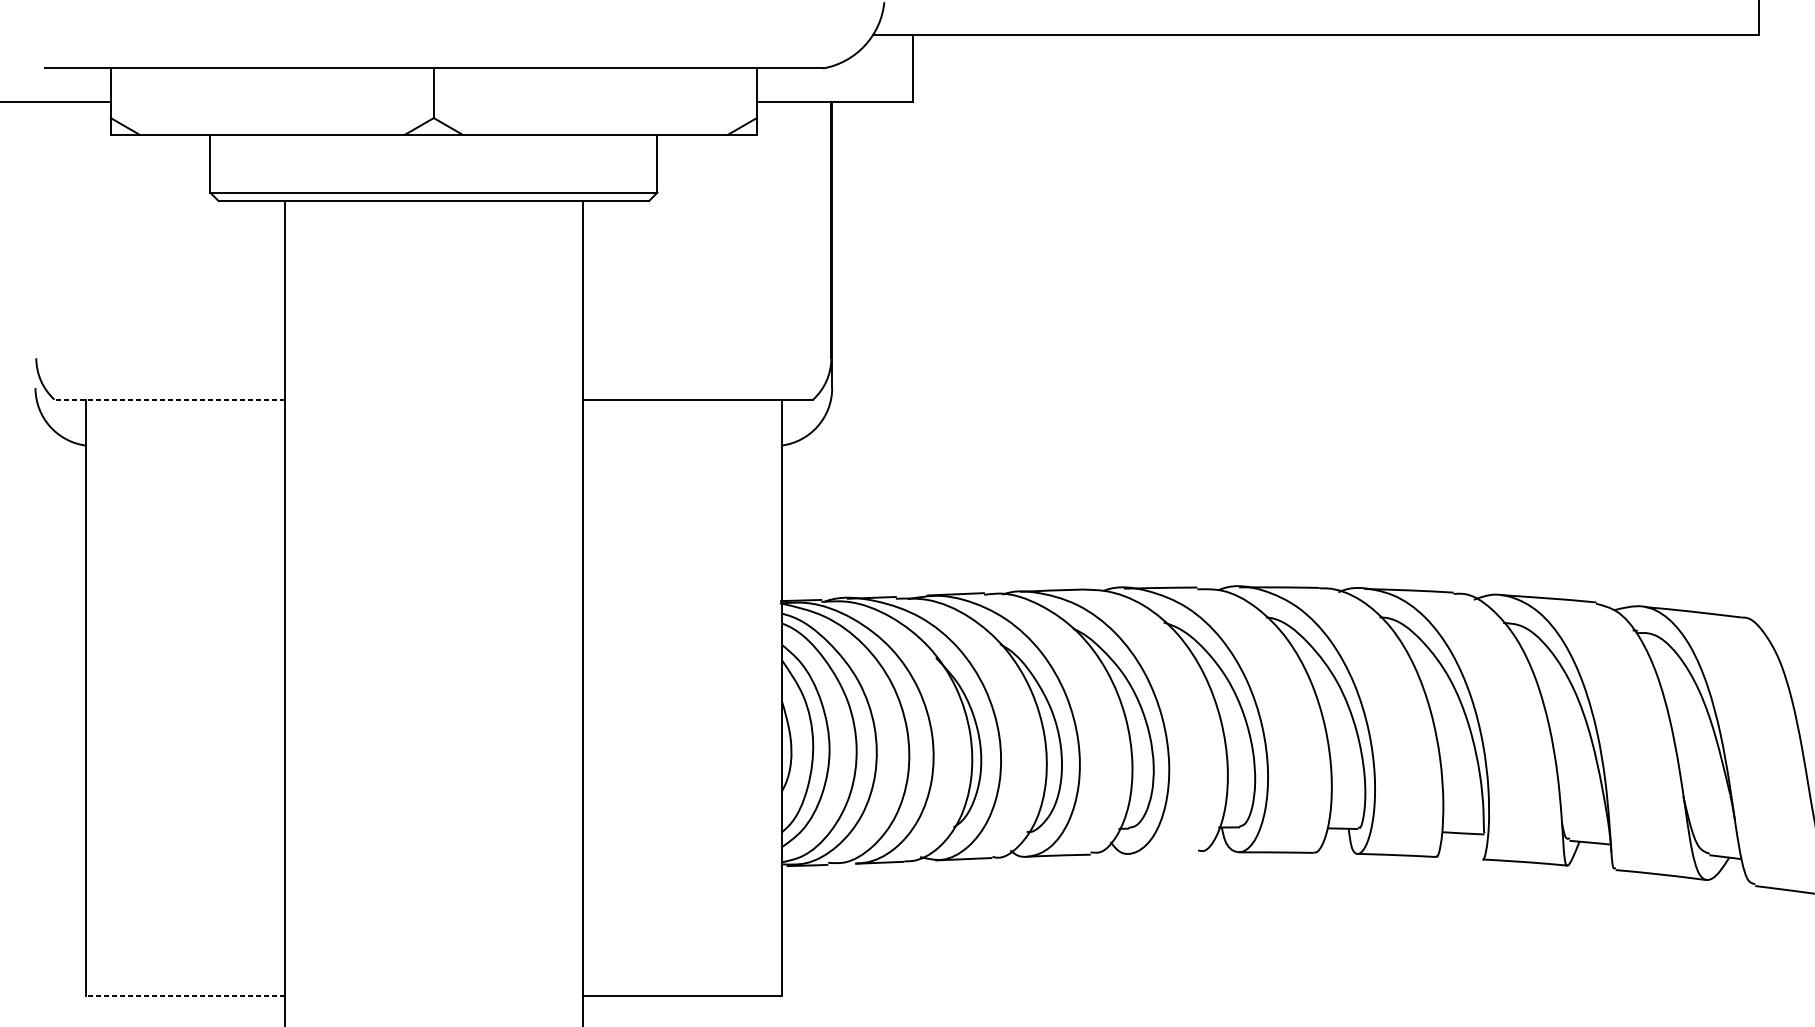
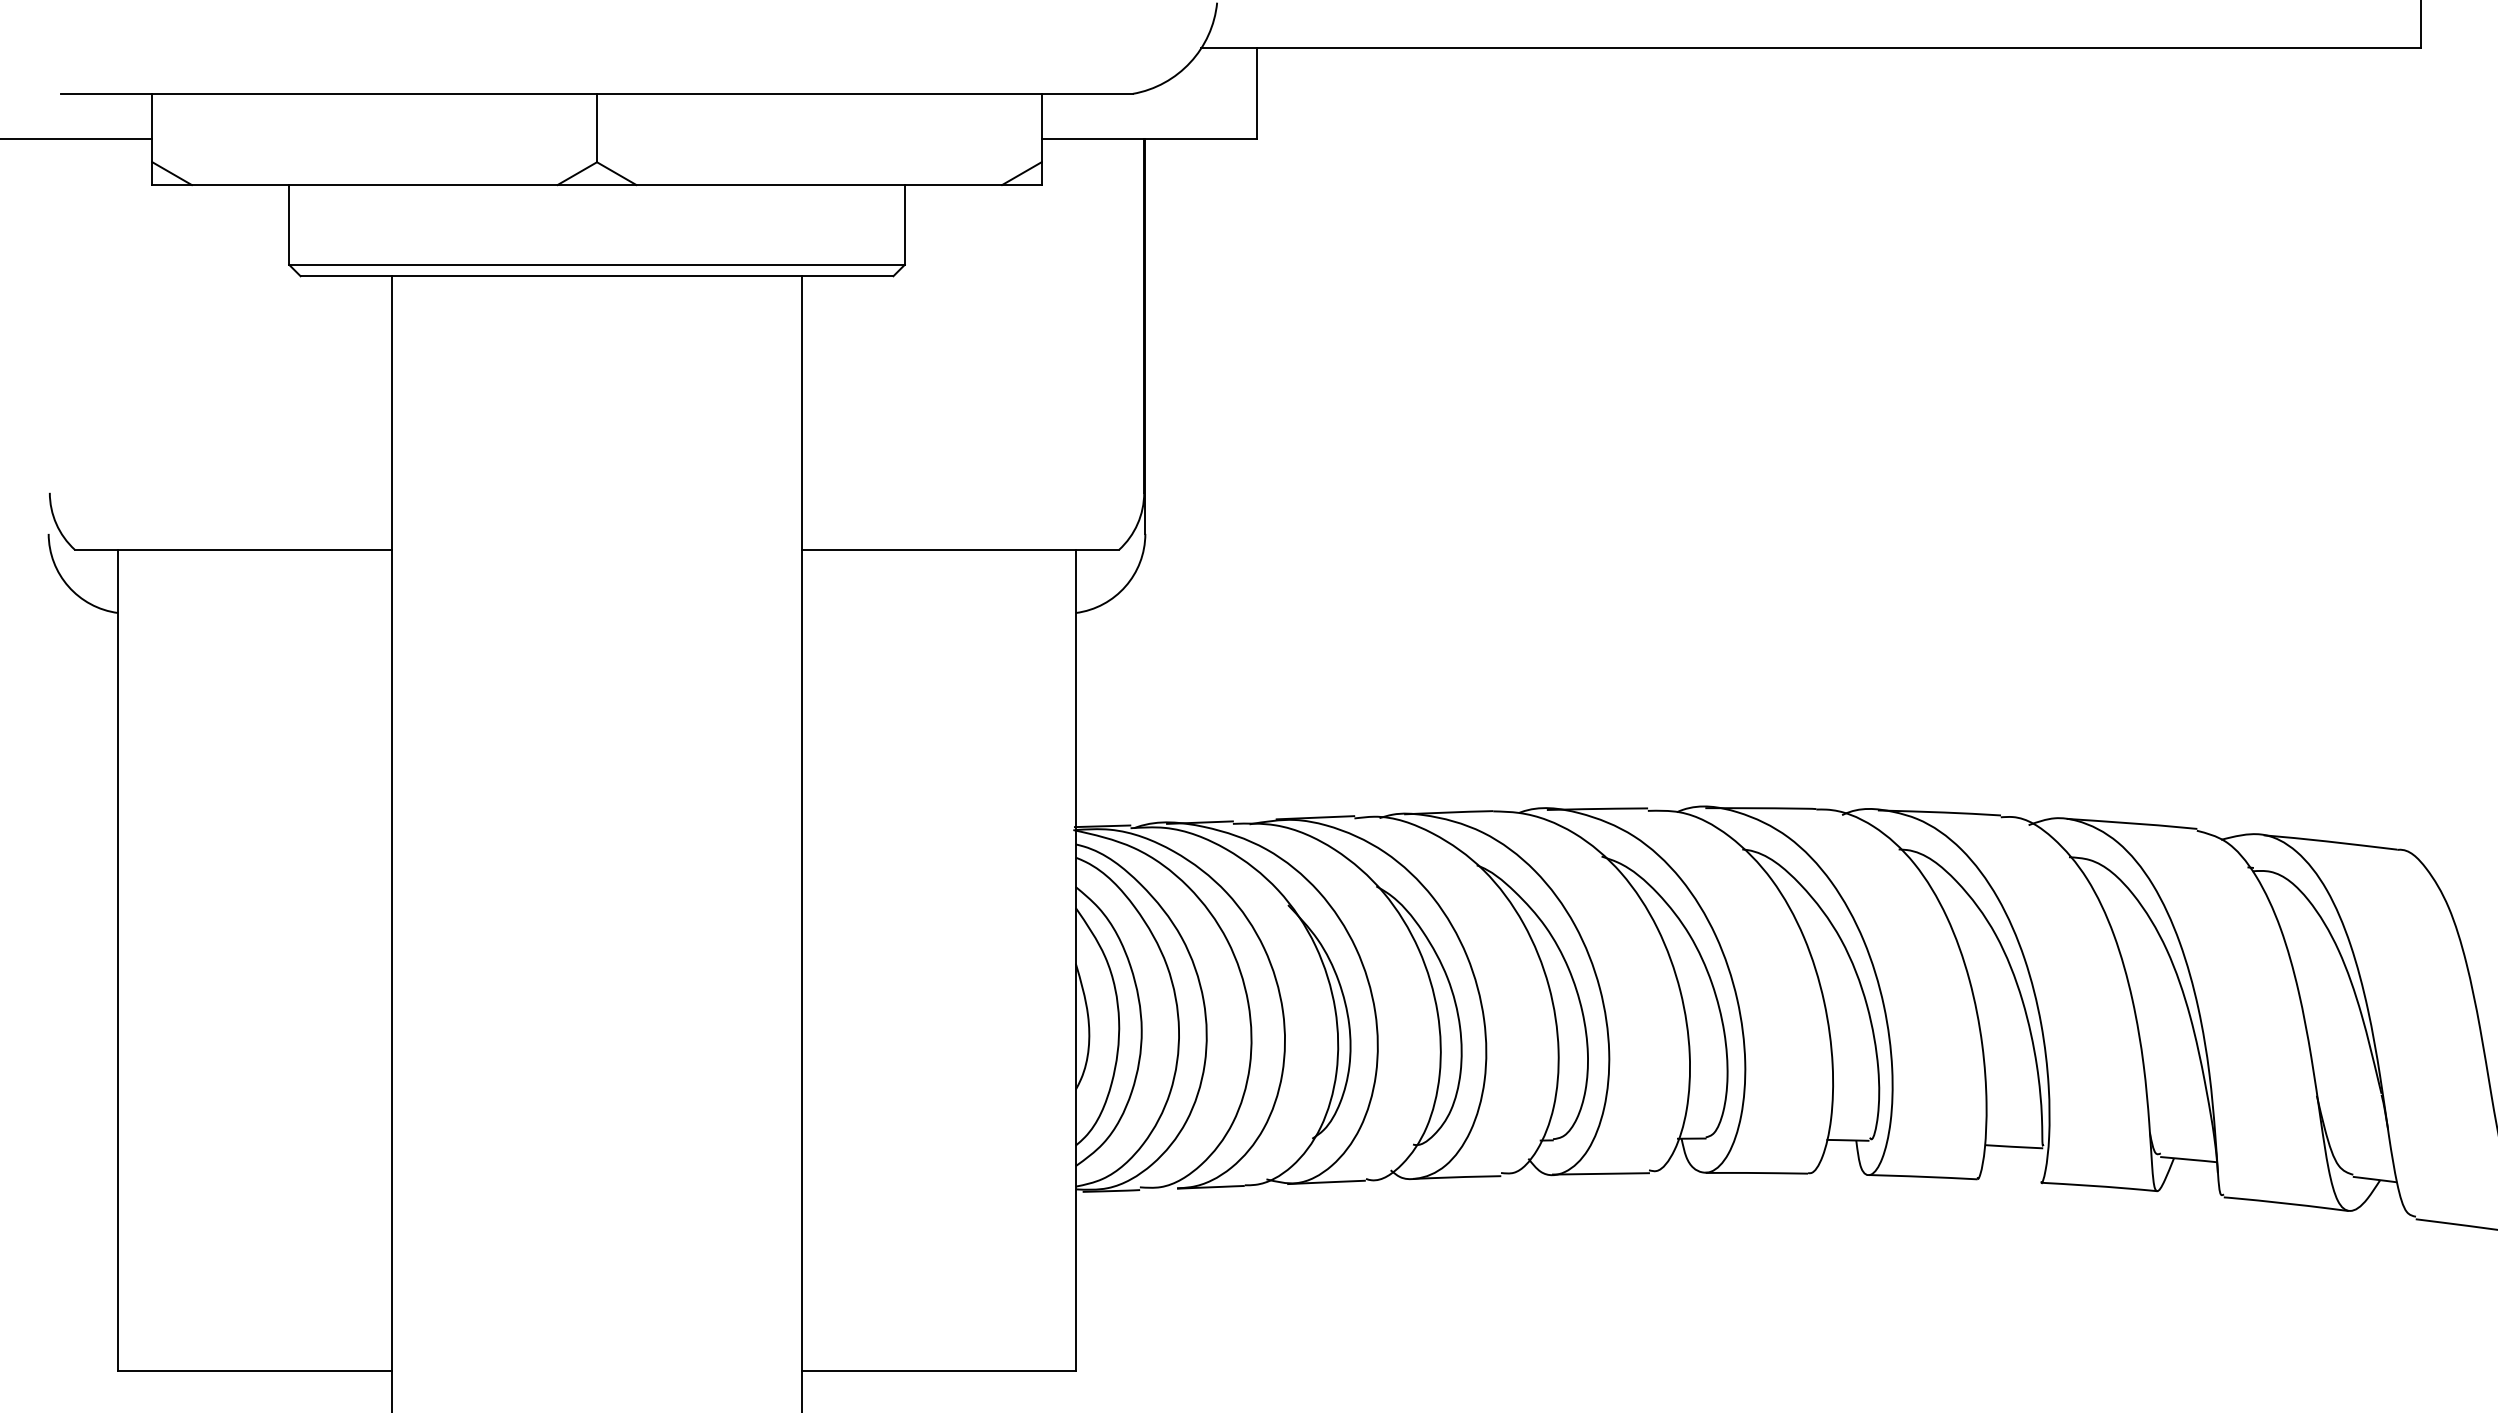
line: (169, 399) -> (232, 549), dashed -> solid
line: (1163, 852) -> (1601, 1173), added
line: (185, 995) -> (255, 1370), dashed -> solid

